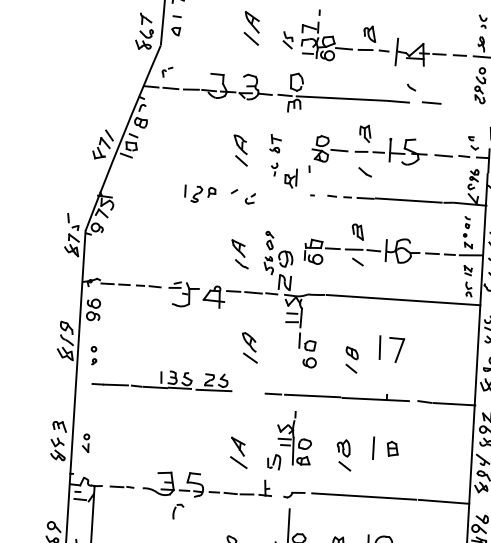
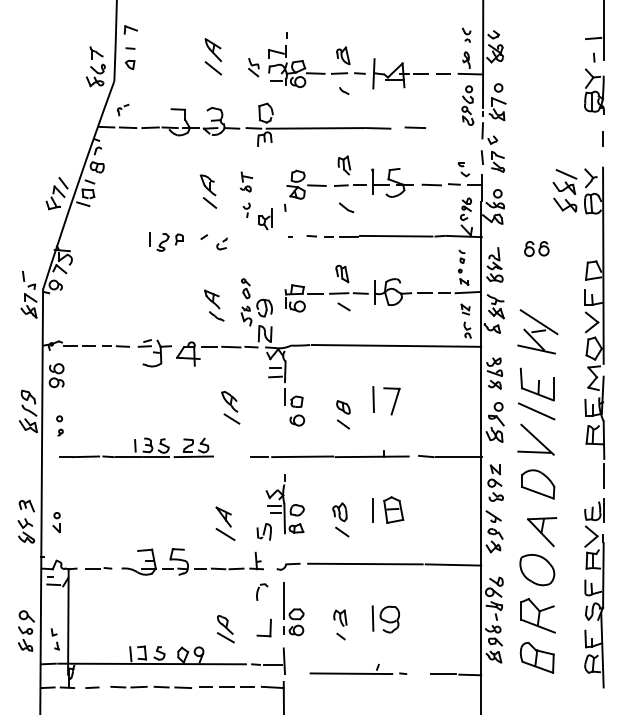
part: (411, 87) -> (344, 90), moved
part: (392, 448) -> (393, 509), size x1.67
part: (178, 511) -> (262, 591), moved

